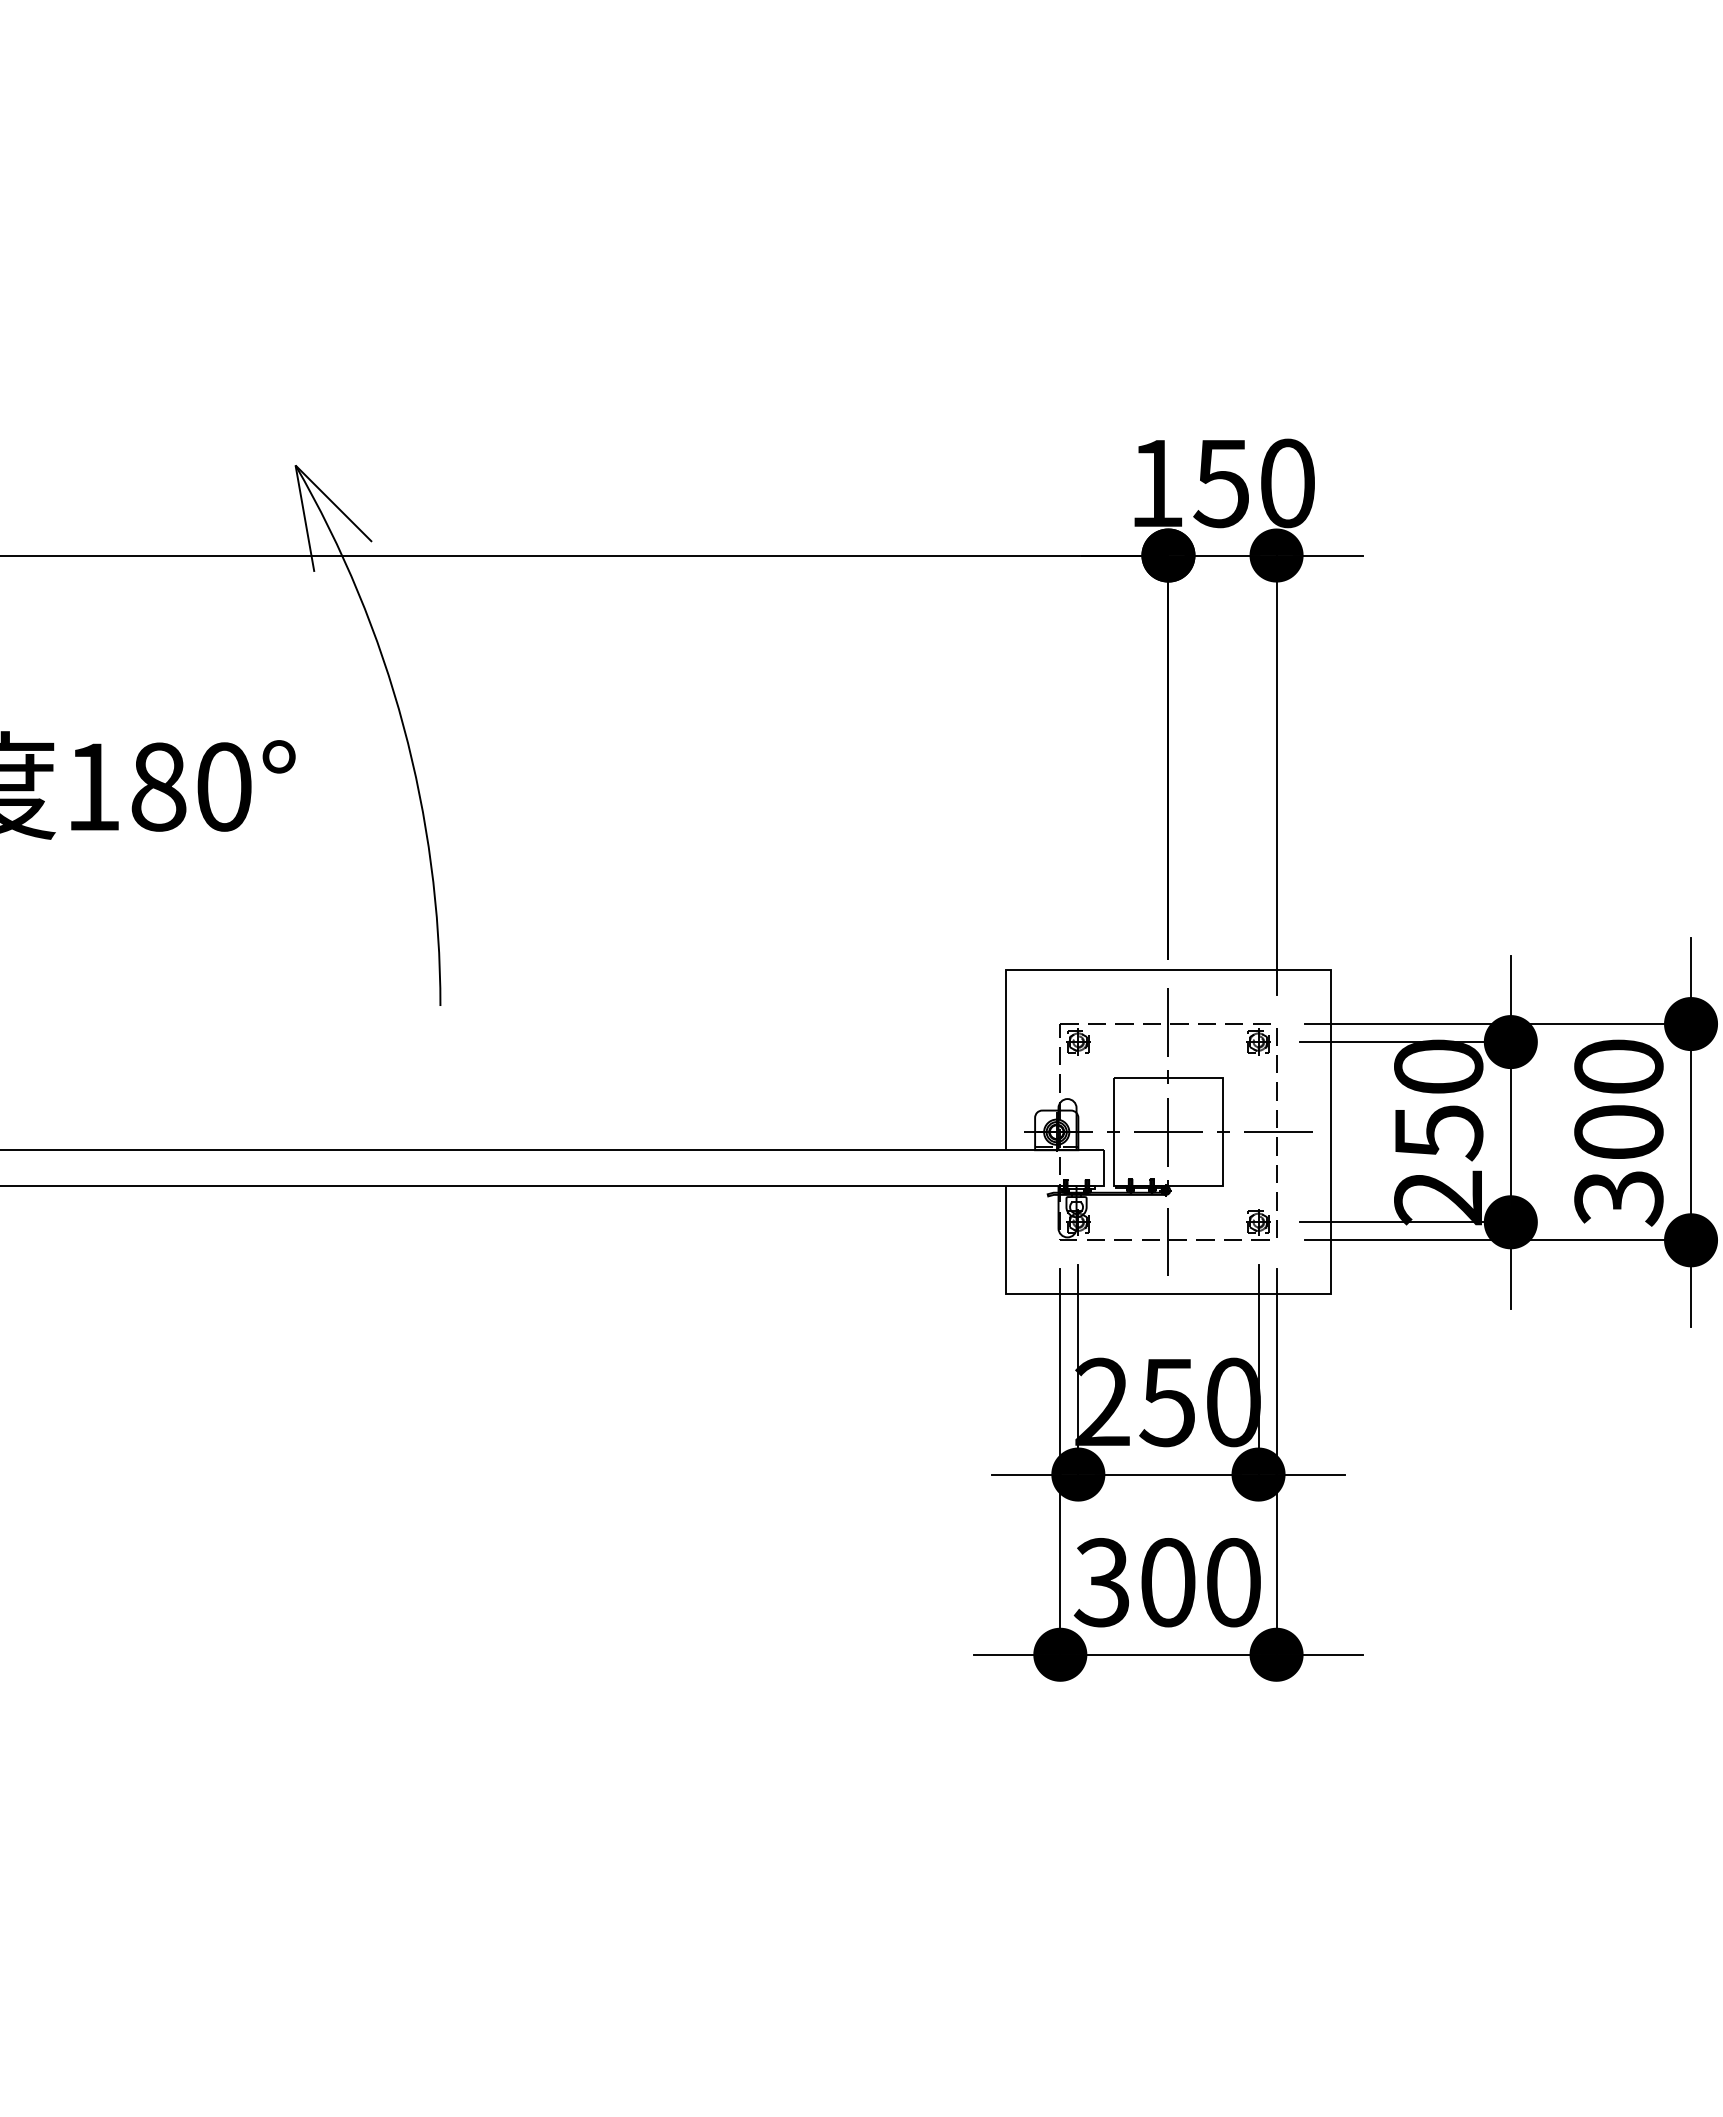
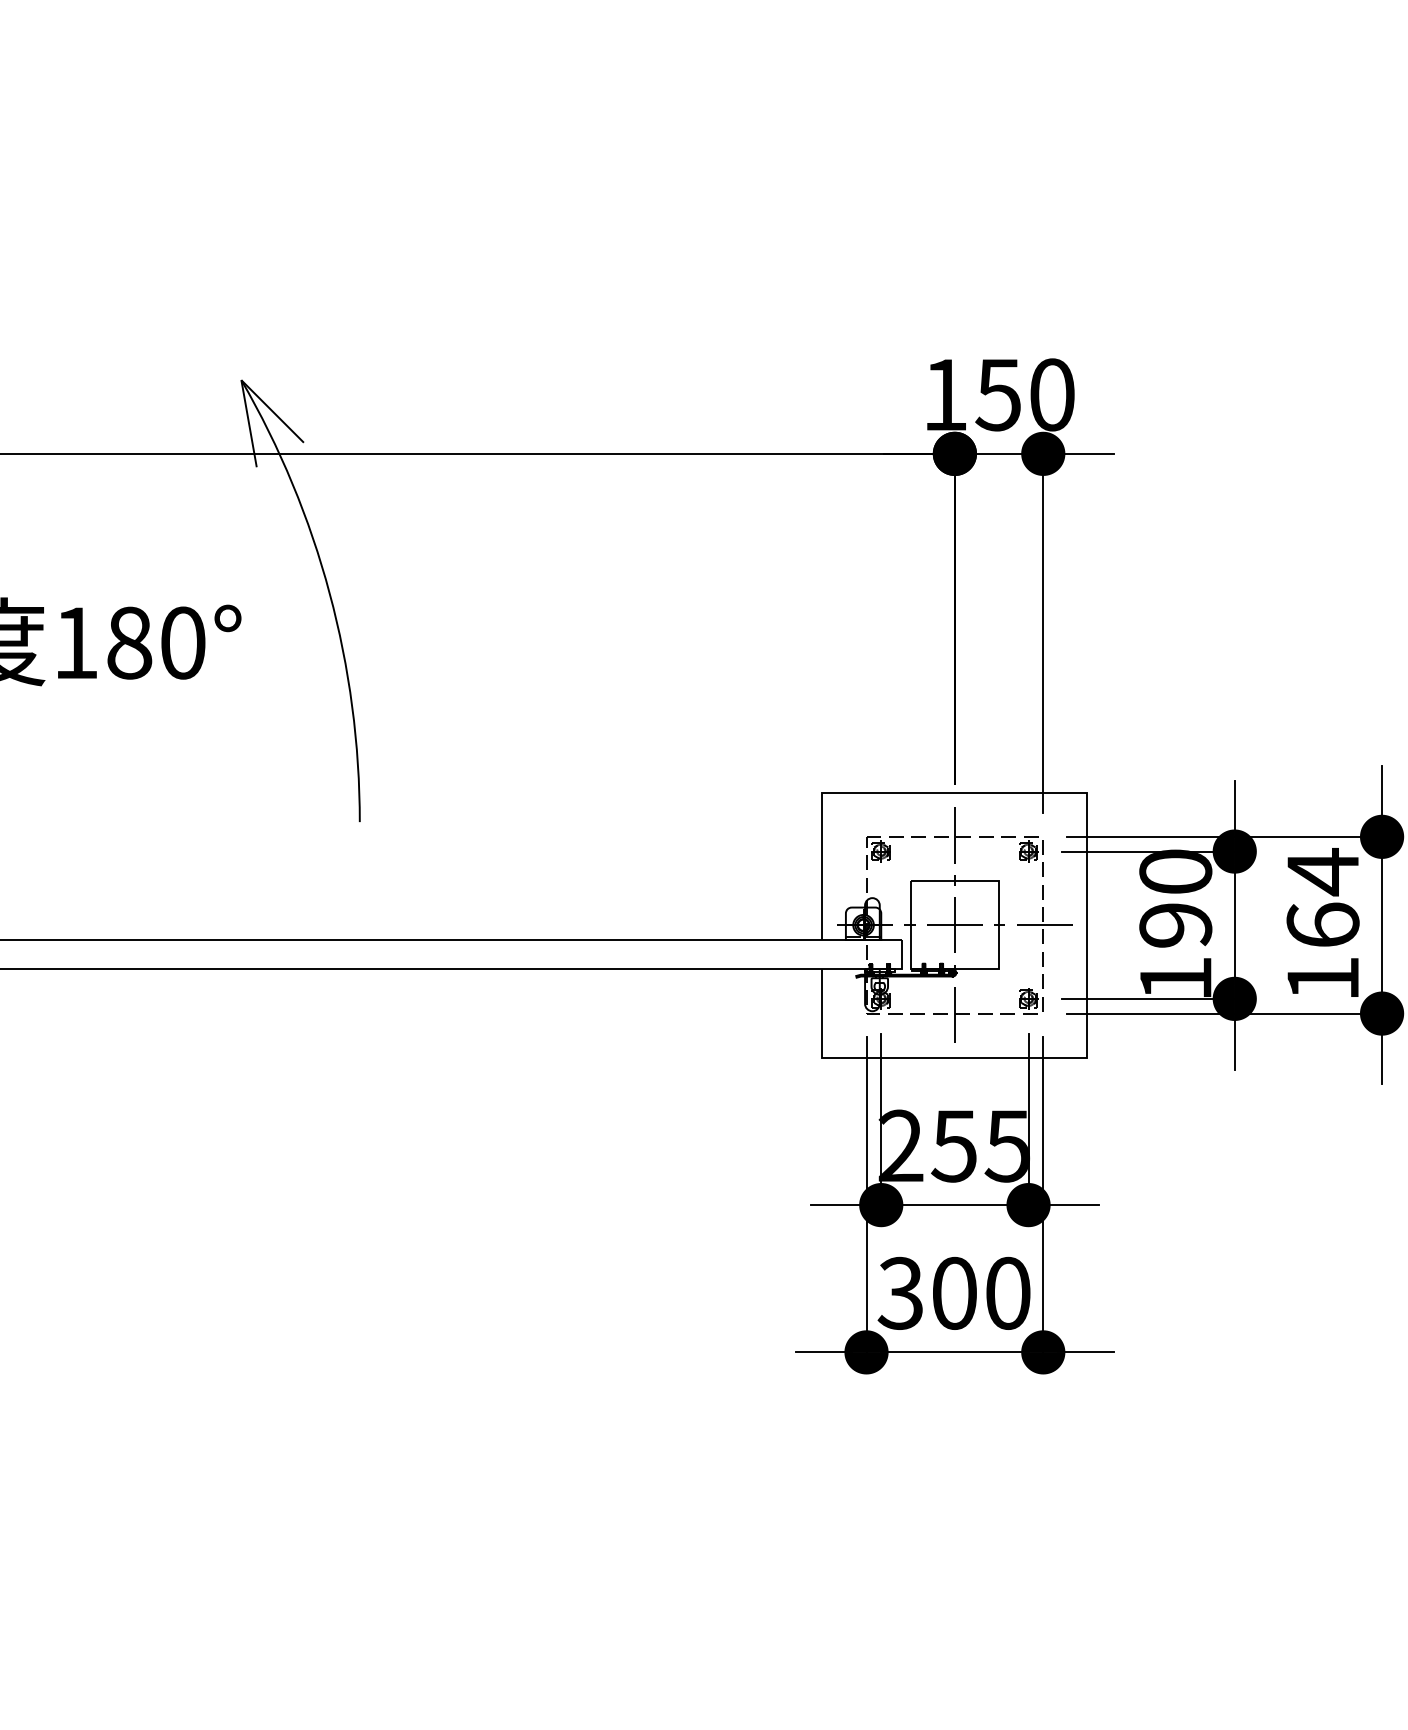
text: (1618, 1131) -> (1322, 924), 300 -> 164
text: (1438, 1165) -> (1175, 952), 250 -> 190
text: (1232, 1402) -> (1007, 1146), 250 -> 255

